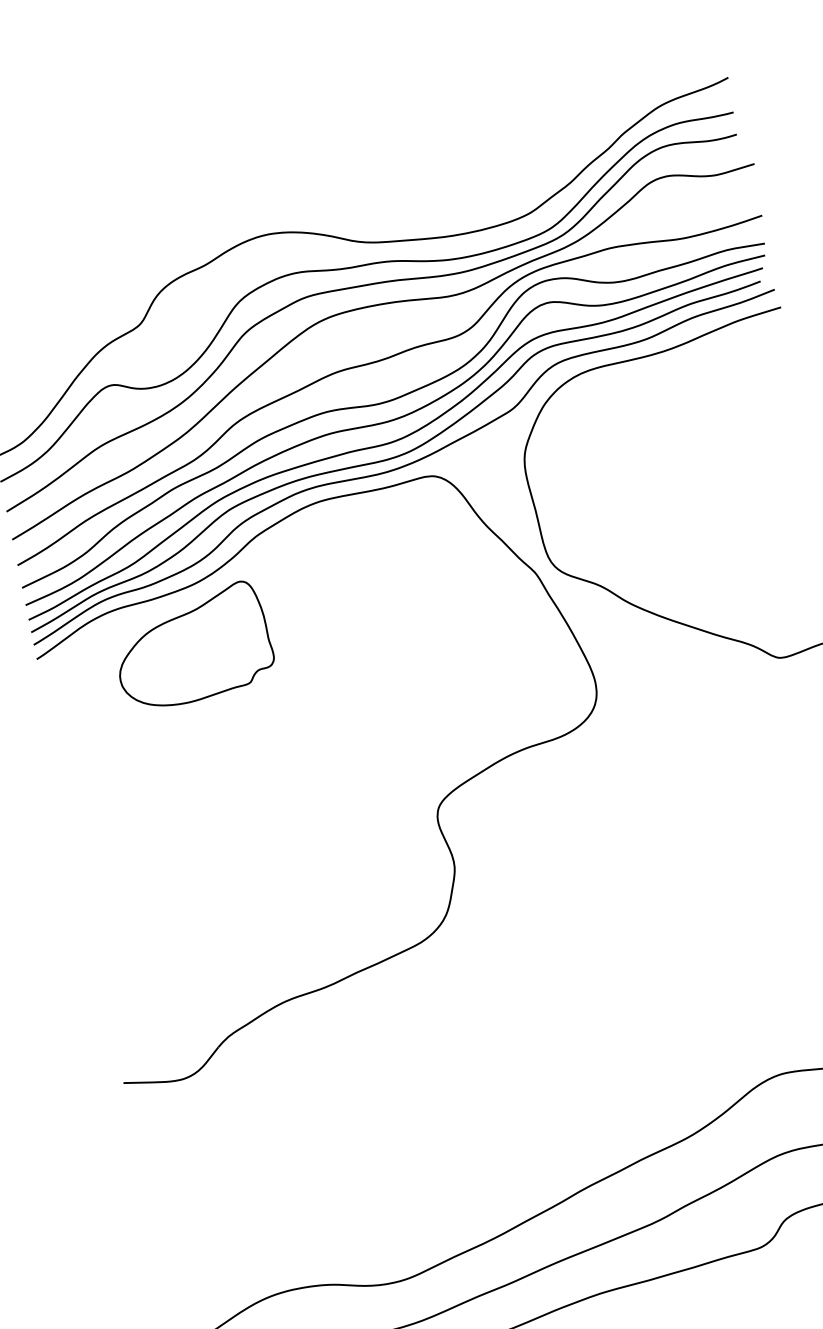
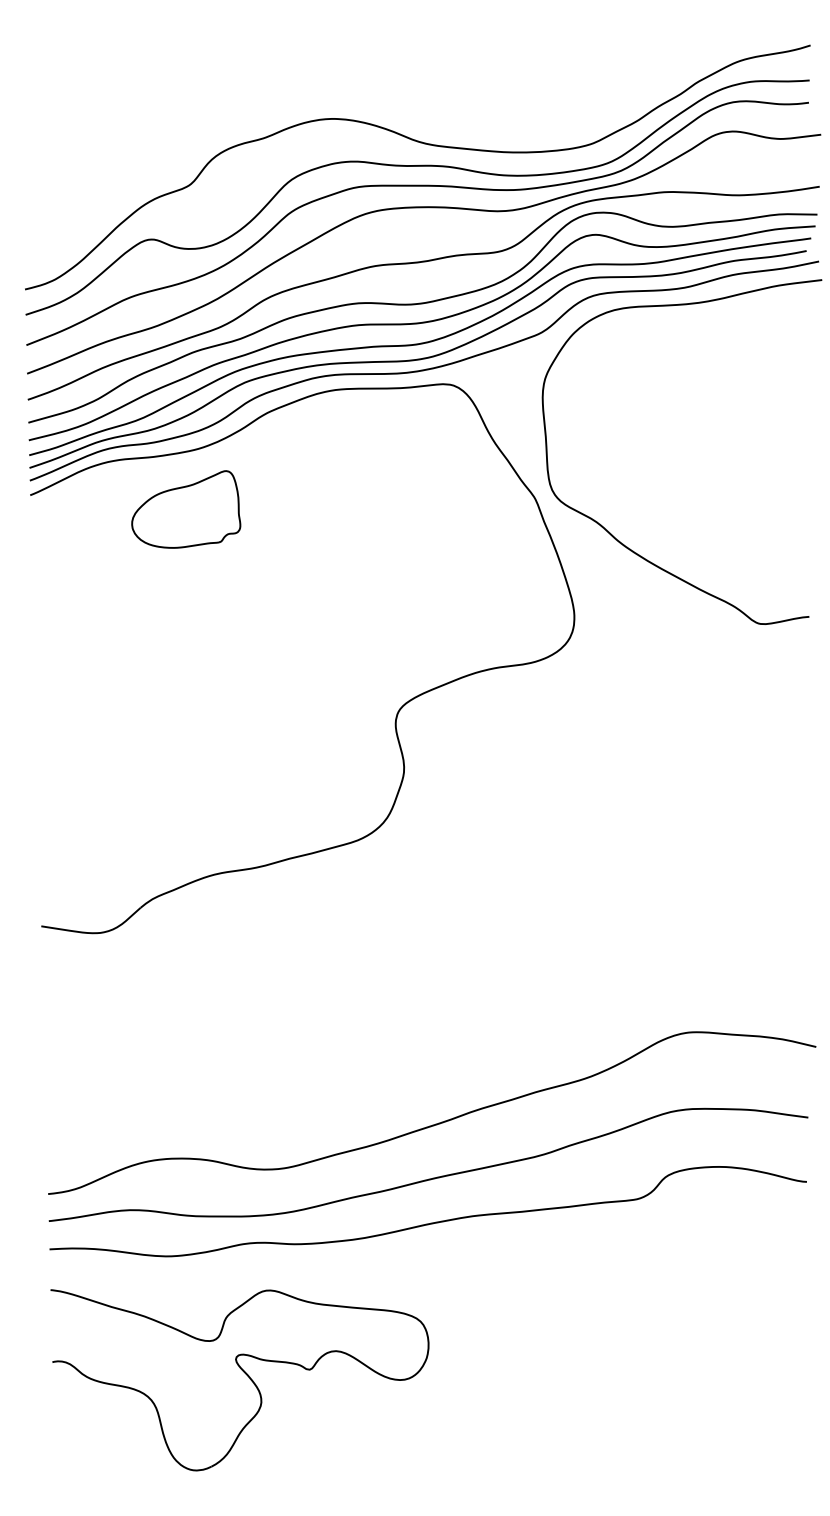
part: (193, 645) -> (186, 509), size x0.7

